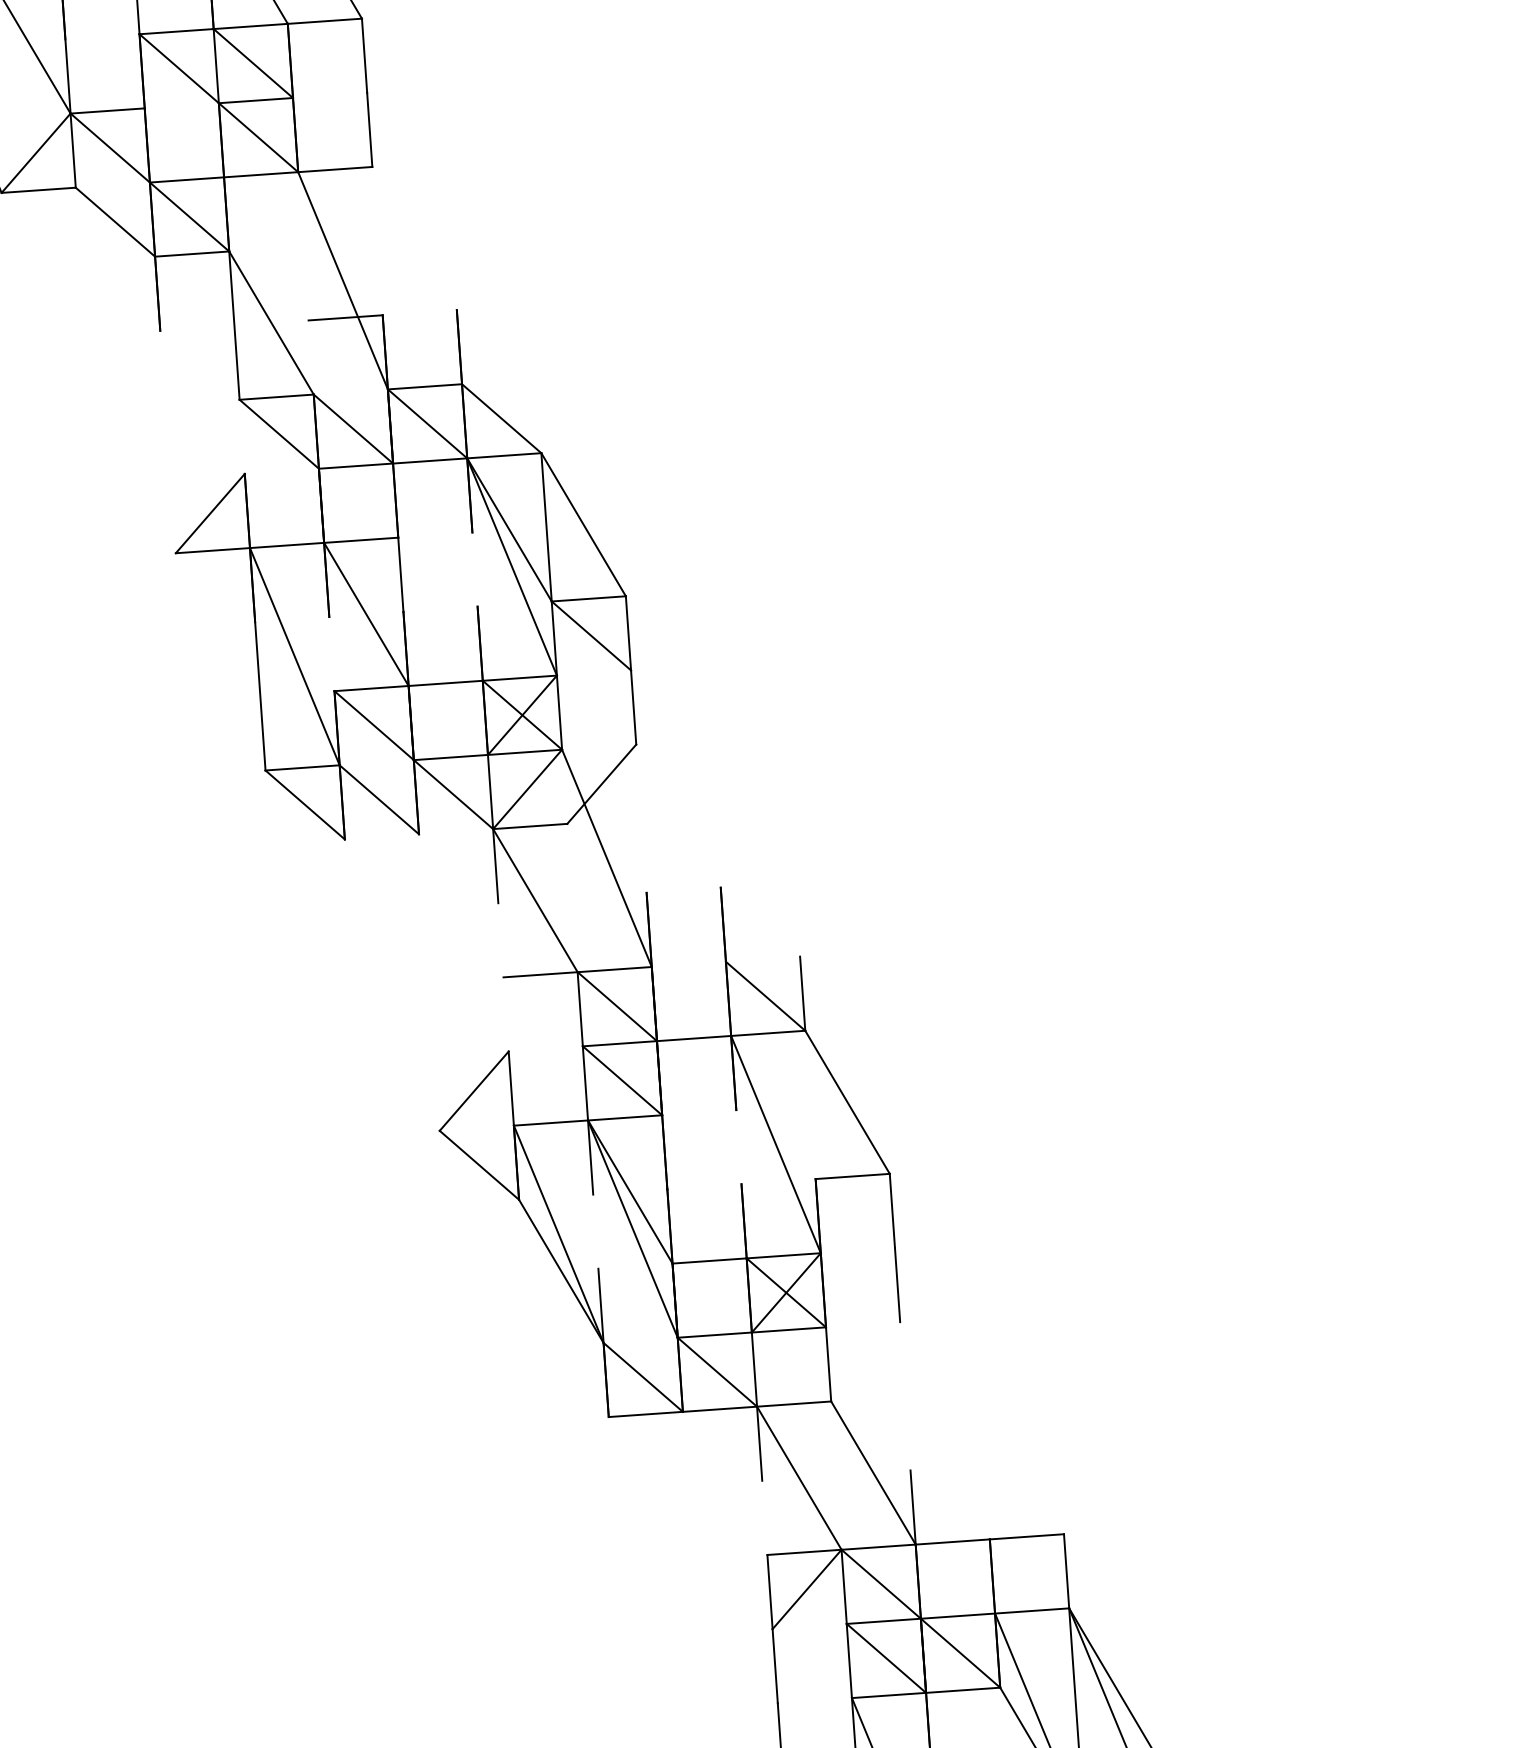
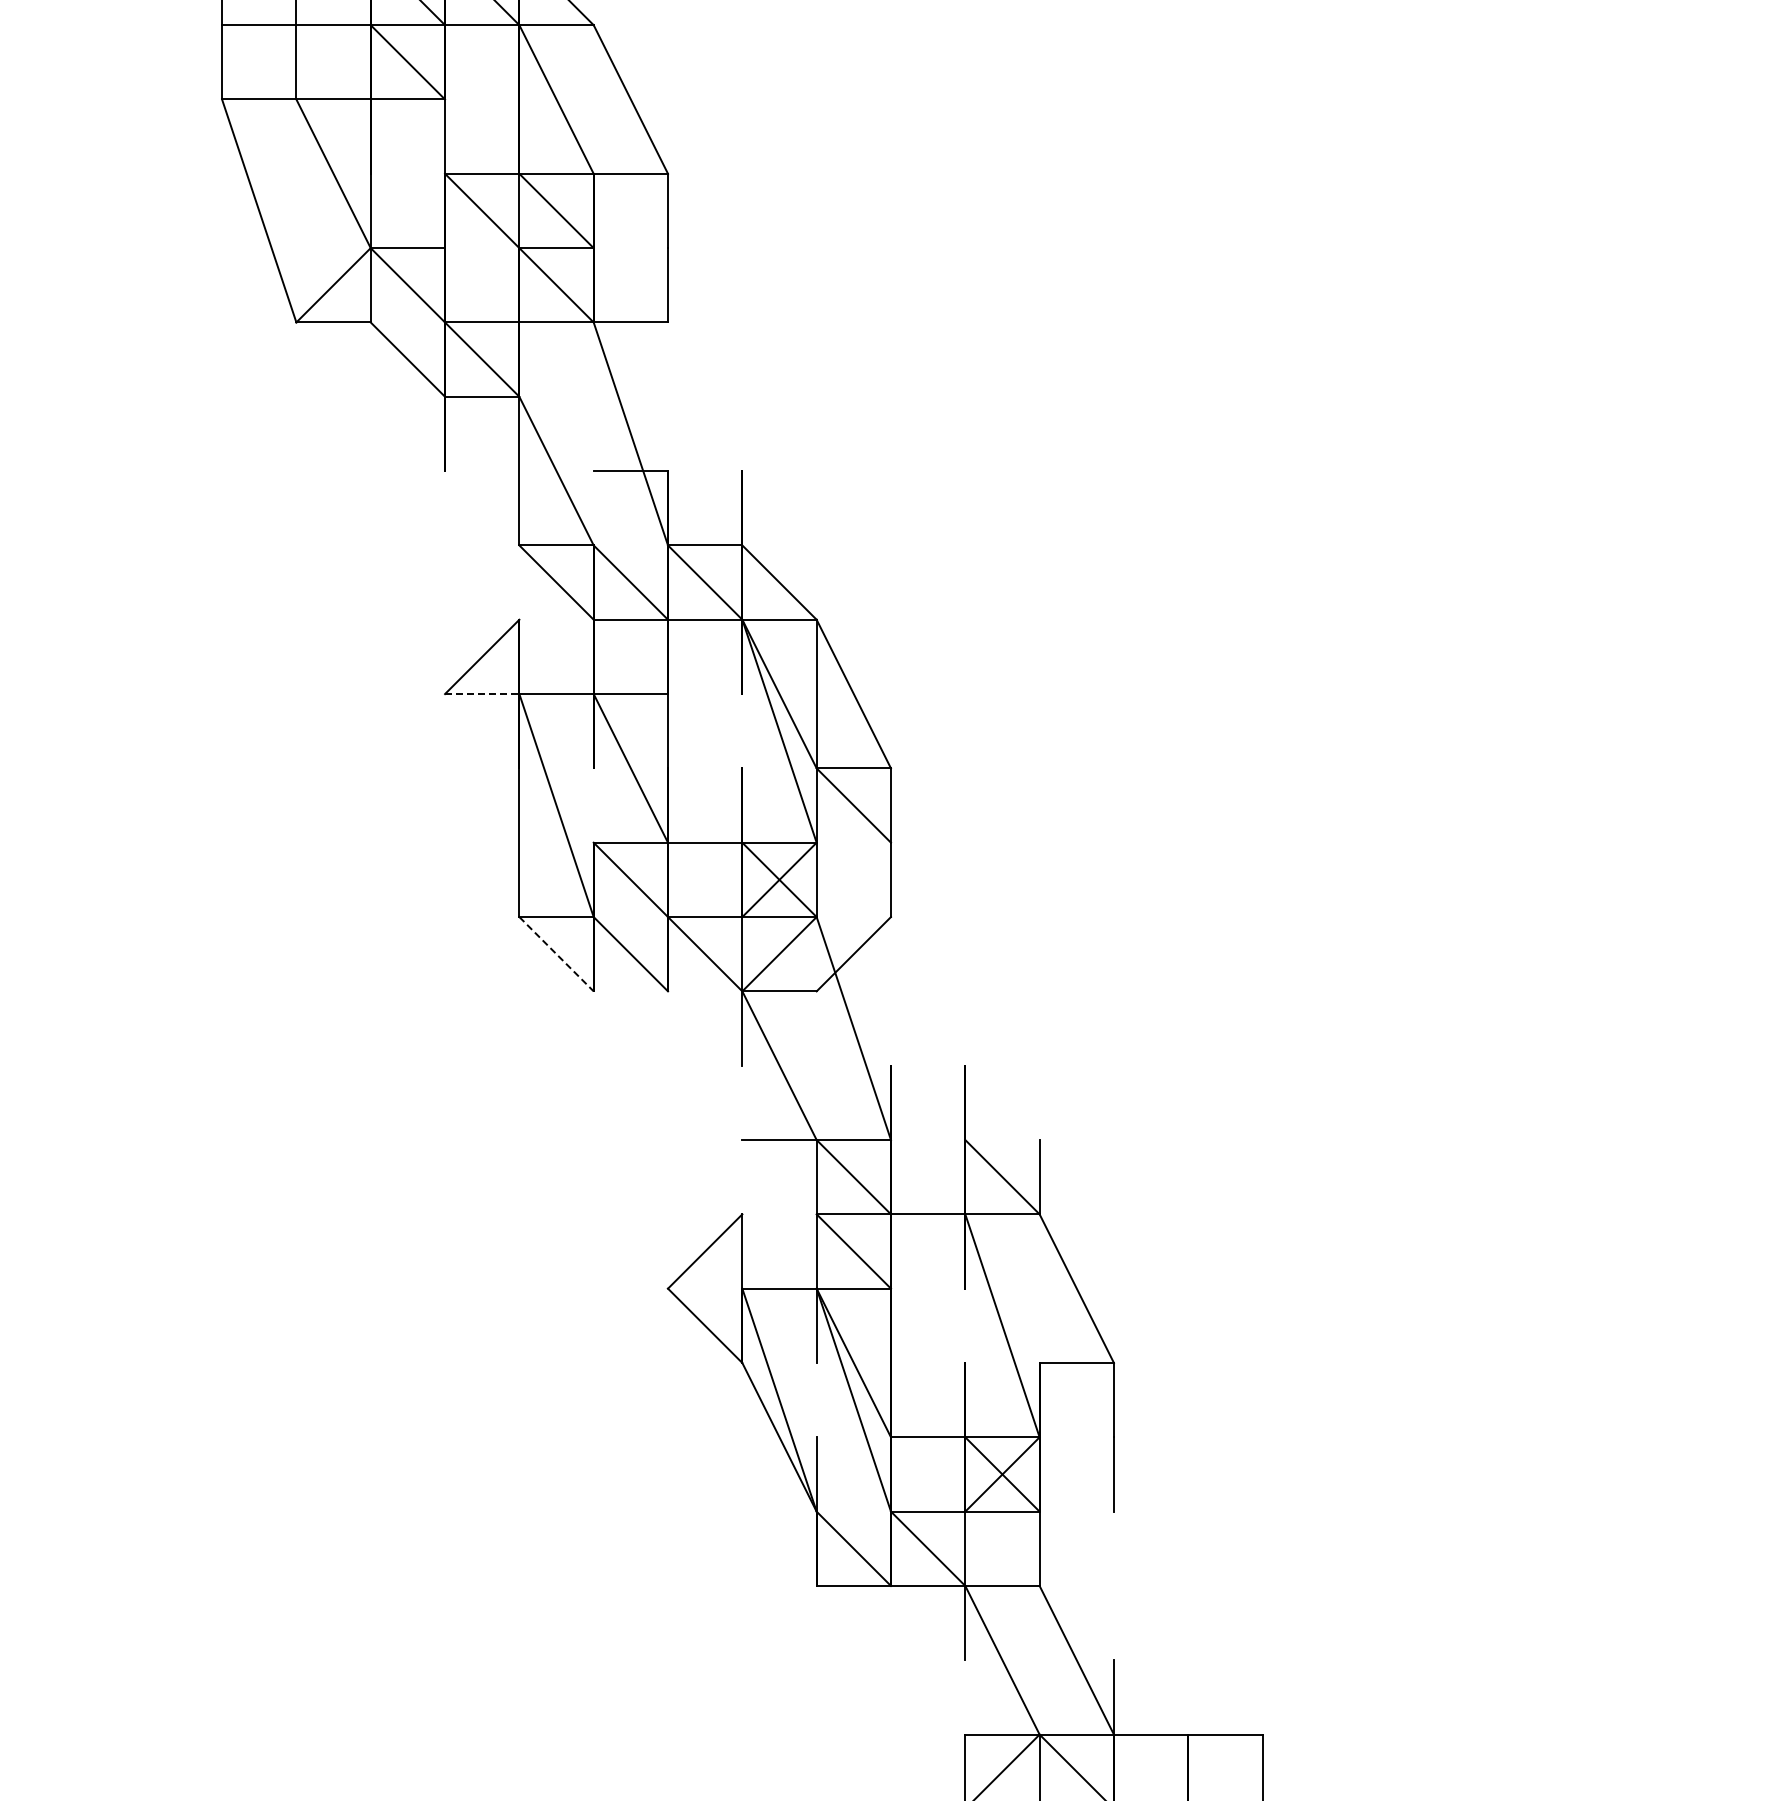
line: (213, 551) -> (482, 694), solid -> dashed
line: (305, 805) -> (556, 954), solid -> dashed

